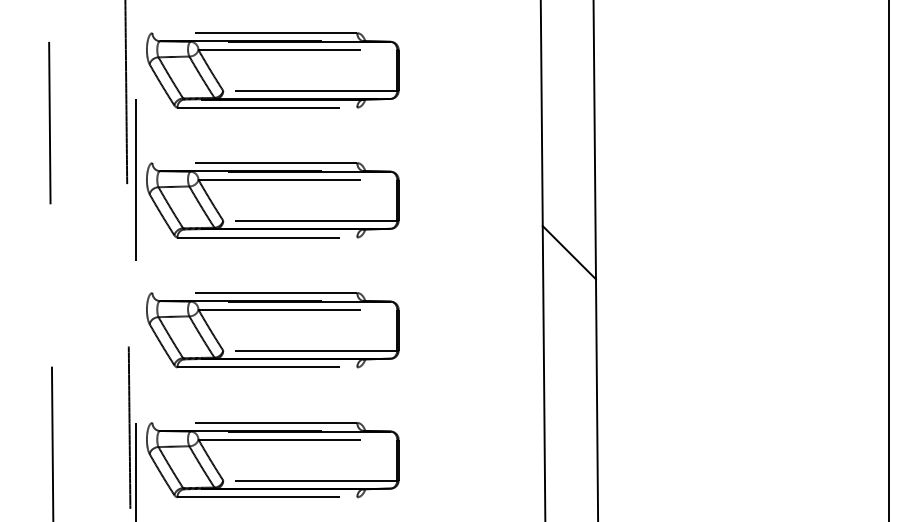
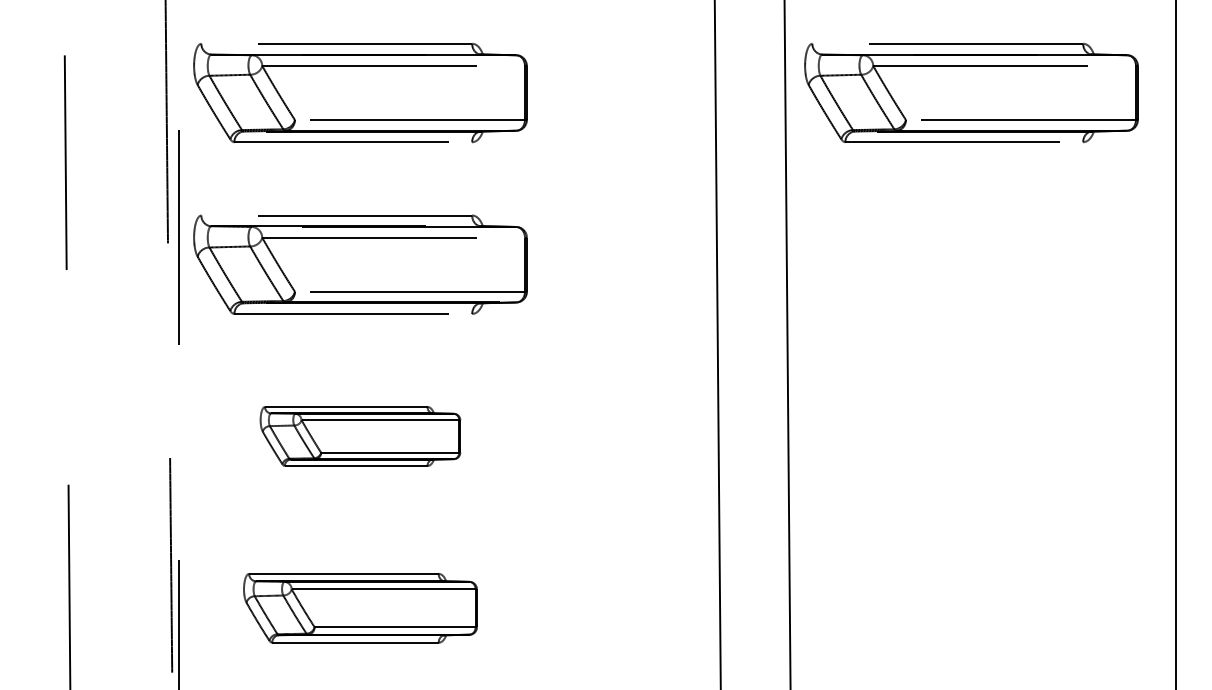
part: (734, 70) -> (971, 92), added
line: (569, 252) -> (752, 333), removed
part: (272, 330) -> (360, 436), size x0.6
part: (272, 460) -> (360, 608), size x0.7

